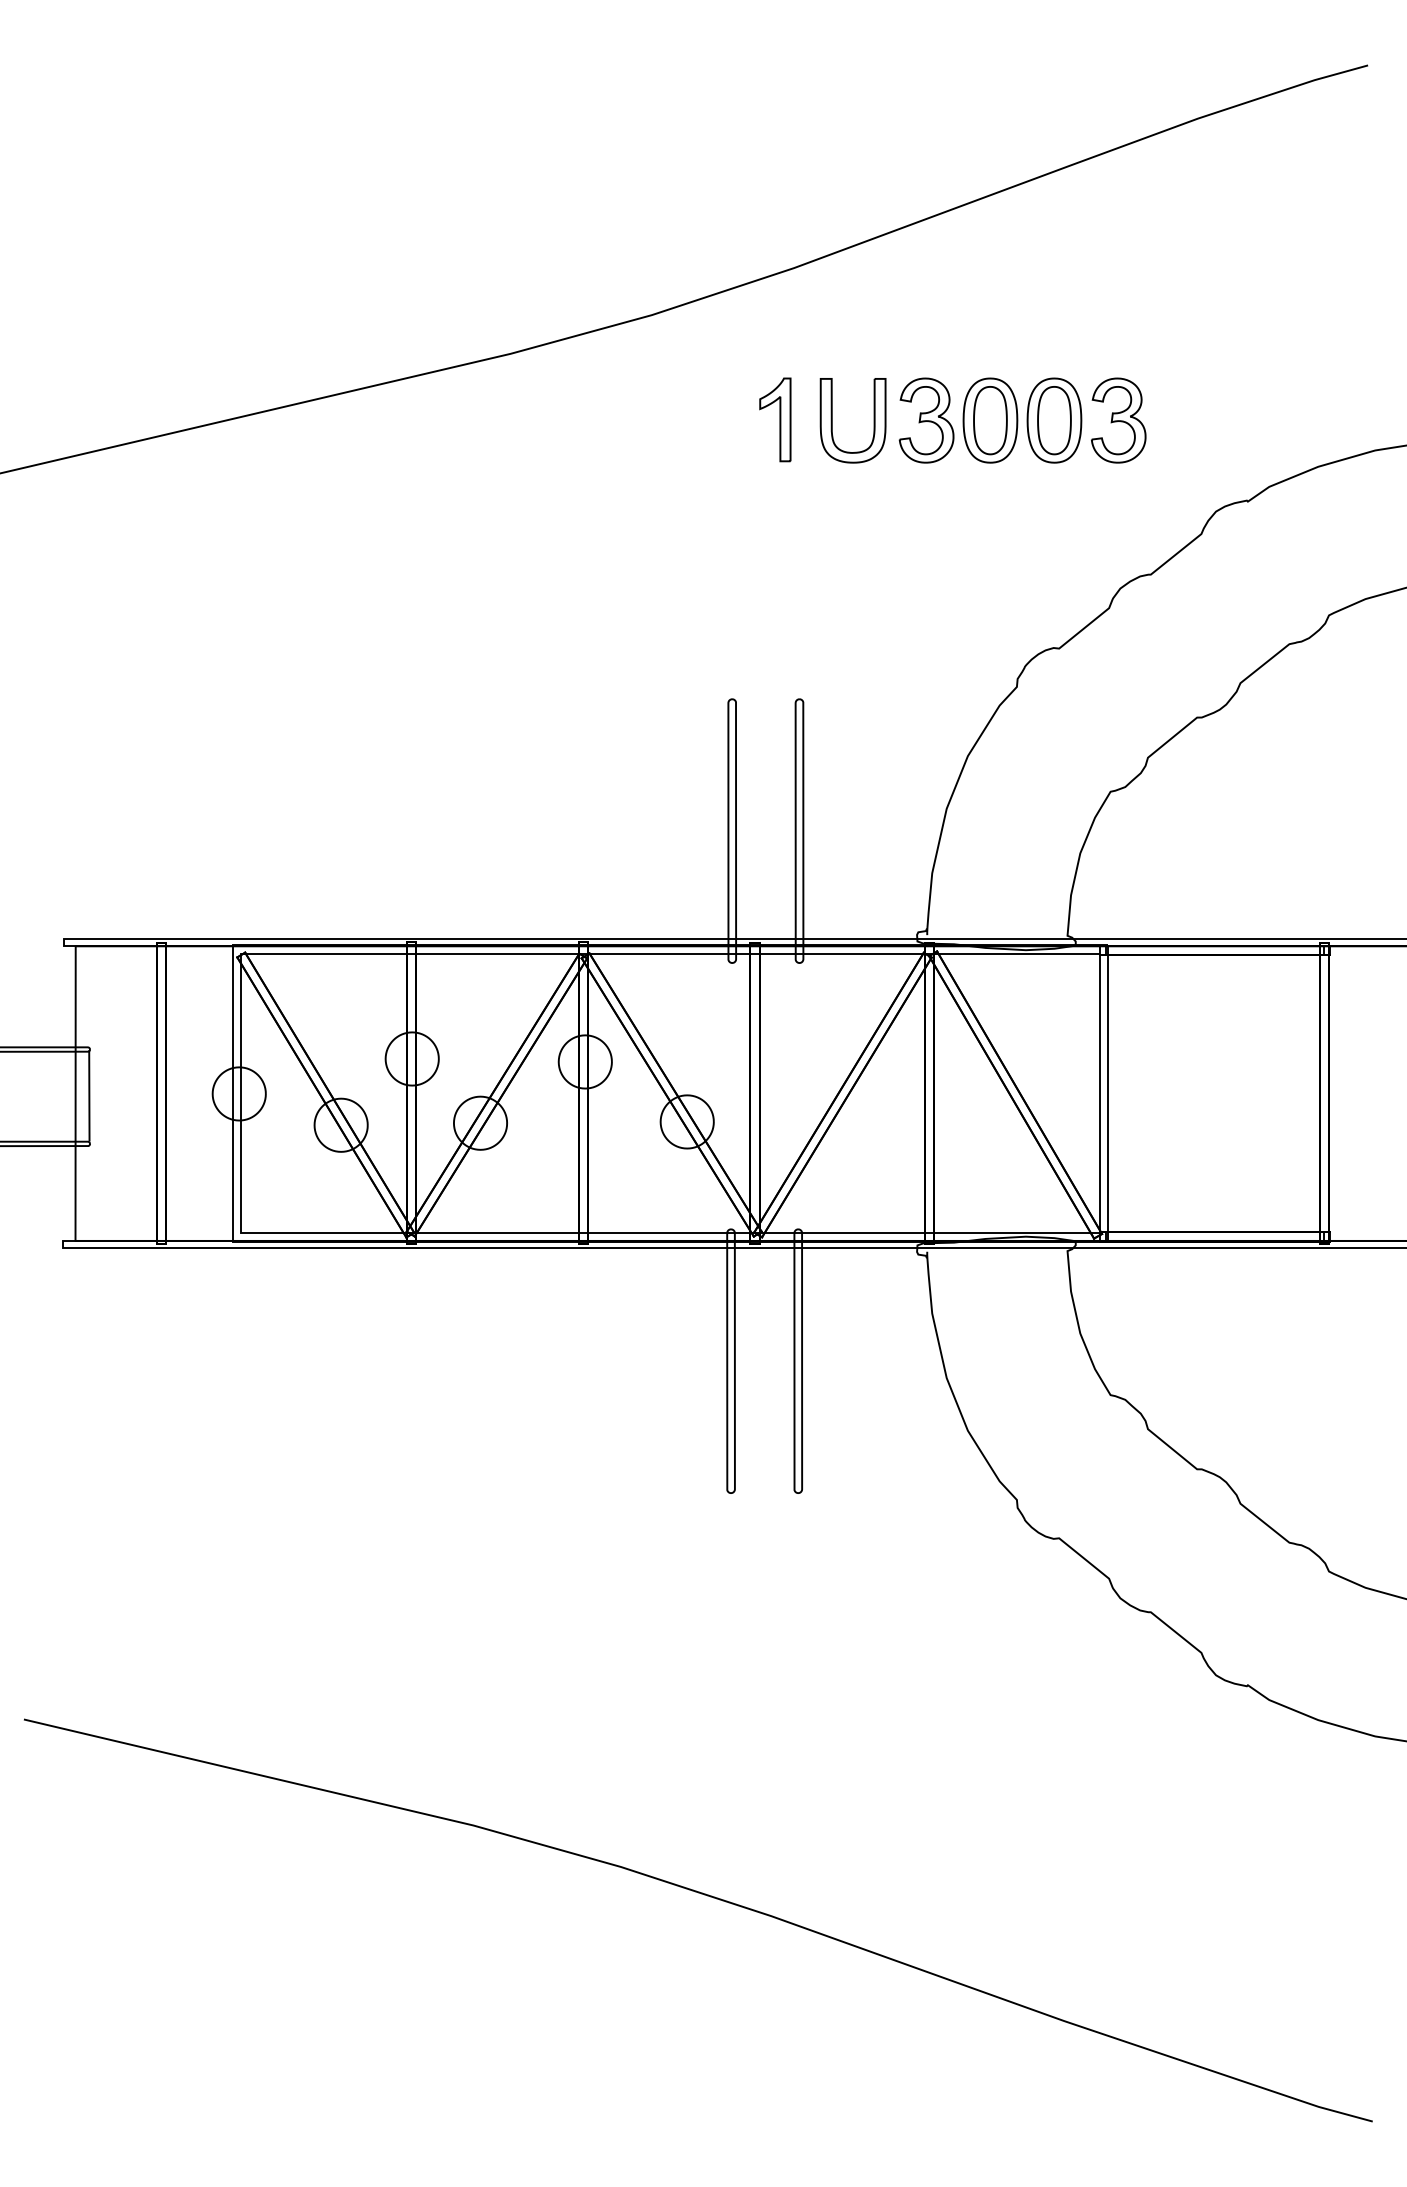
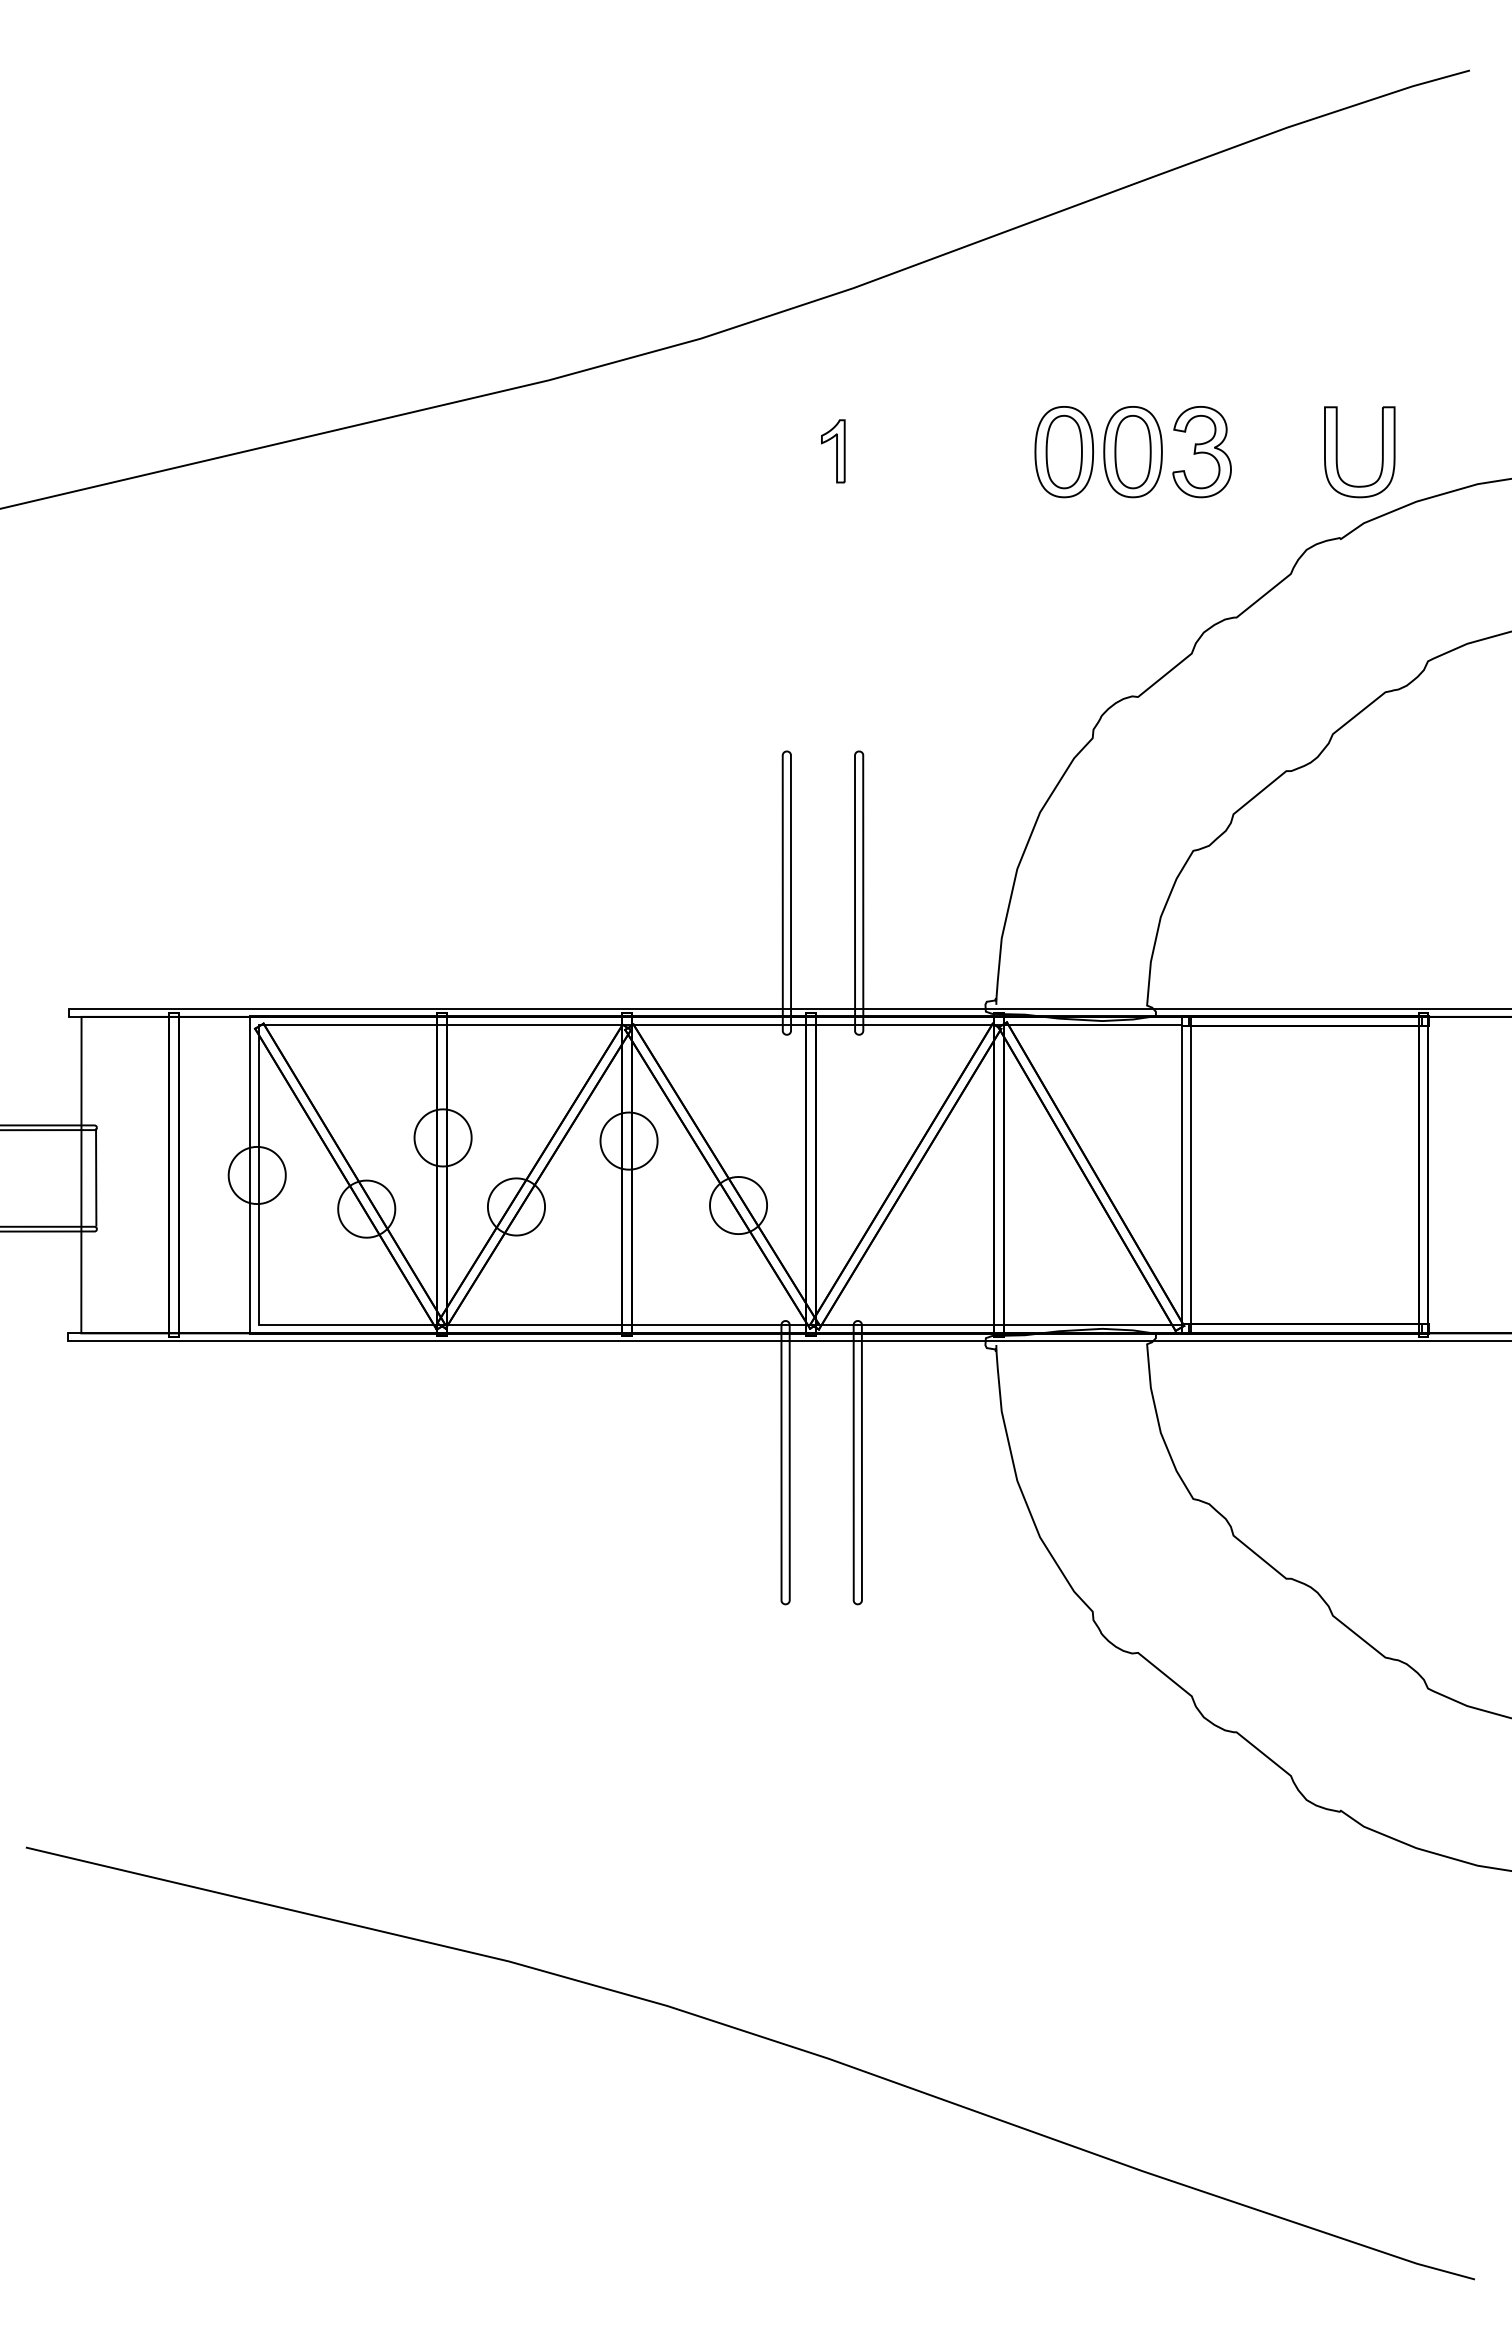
part: (775, 420) -> (833, 451), size x0.7
part: (832, 420) -> (1337, 452), moved
part: (926, 420) -> (995, 452), removed

